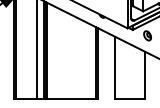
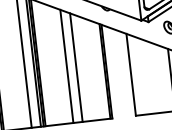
line: (68, 55) -> (67, 65), added
line: (75, 57) -> (76, 67), added

